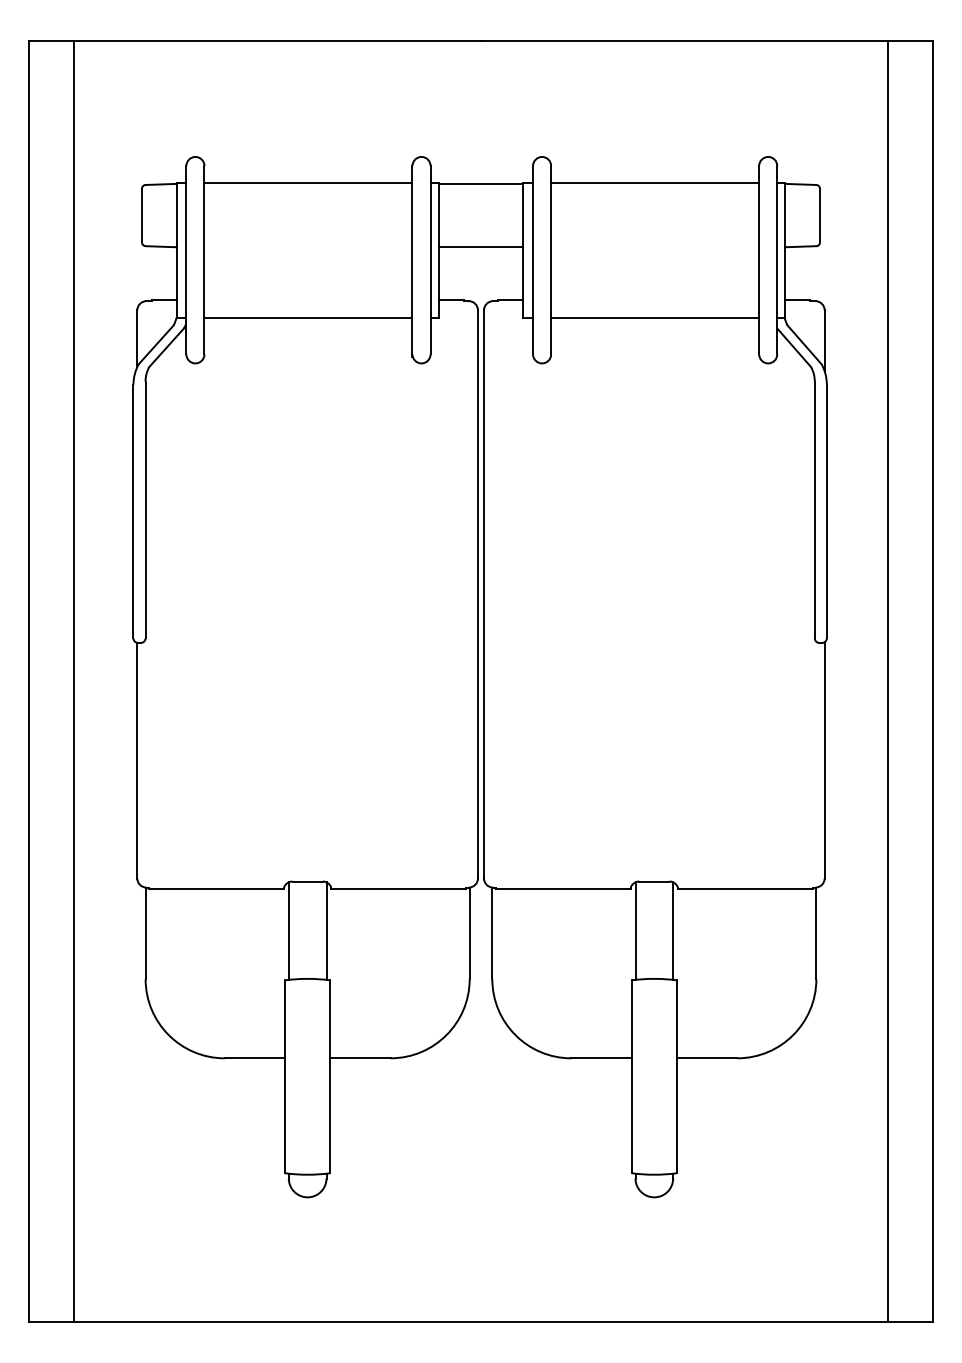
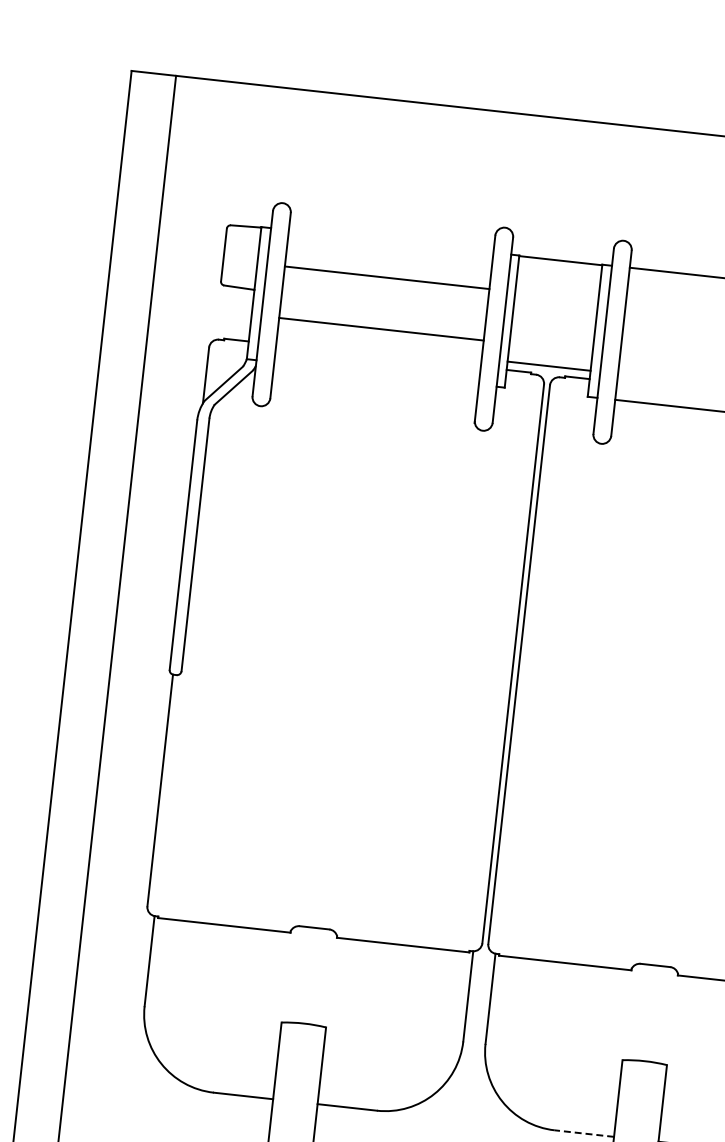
line: (308, 183) -> (387, 277), moved
line: (480, 247) -> (548, 366), moved
line: (308, 317) -> (381, 329), moved
line: (288, 930) -> (290, 973), removed
line: (326, 930) -> (327, 978), removed
line: (635, 930) -> (631, 1011), removed
line: (673, 930) -> (669, 1015), removed
line: (601, 1058) -> (584, 1133), solid -> dashed

